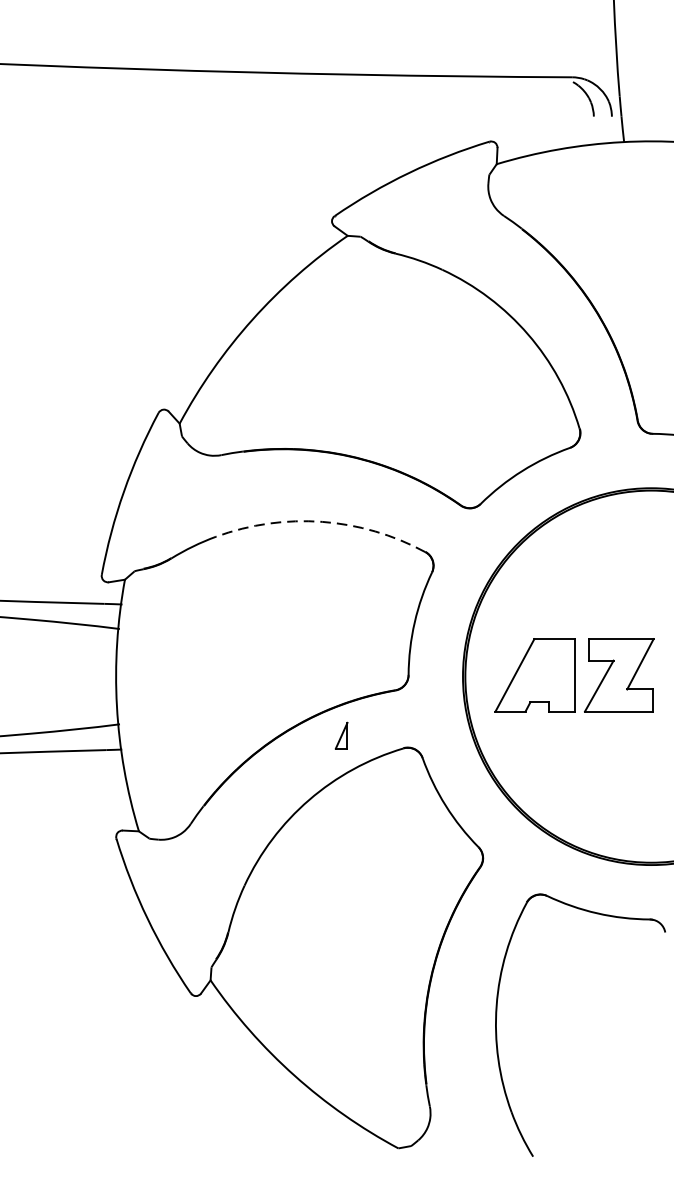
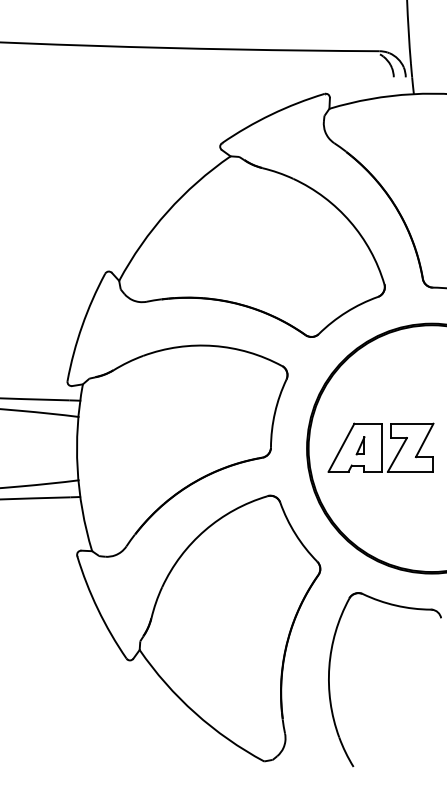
arc: (321, 522) -> (213, 346), dashed -> solid
part: (341, 735) -> (360, 445), moved

